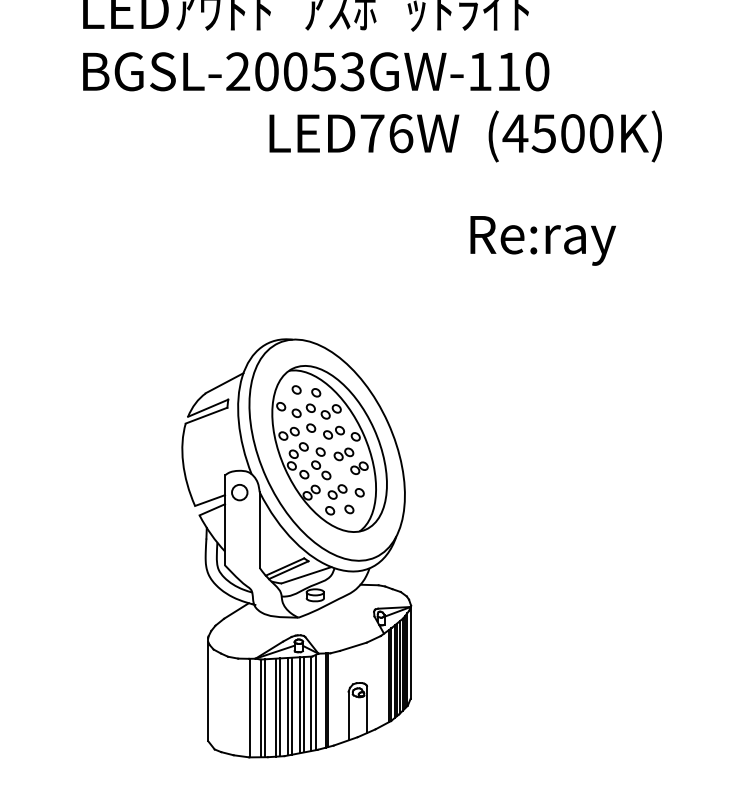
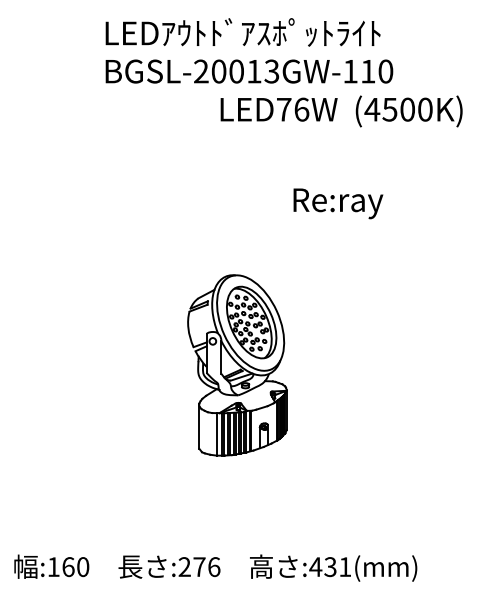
text: (322, 71) -> (253, 71), BGSL-20053GW-110 -> BGSL-20013GW-110
text: (543, 240) -> (338, 203), moved
part: (296, 548) -> (237, 365), size x0.7

